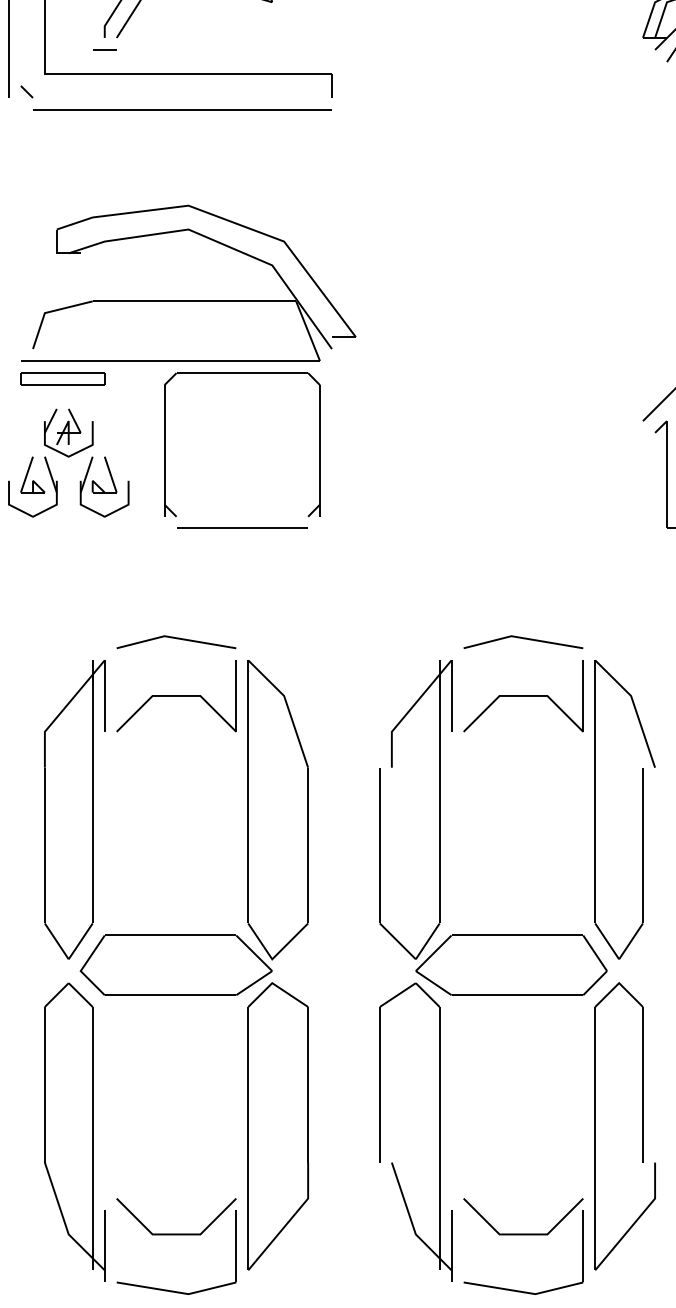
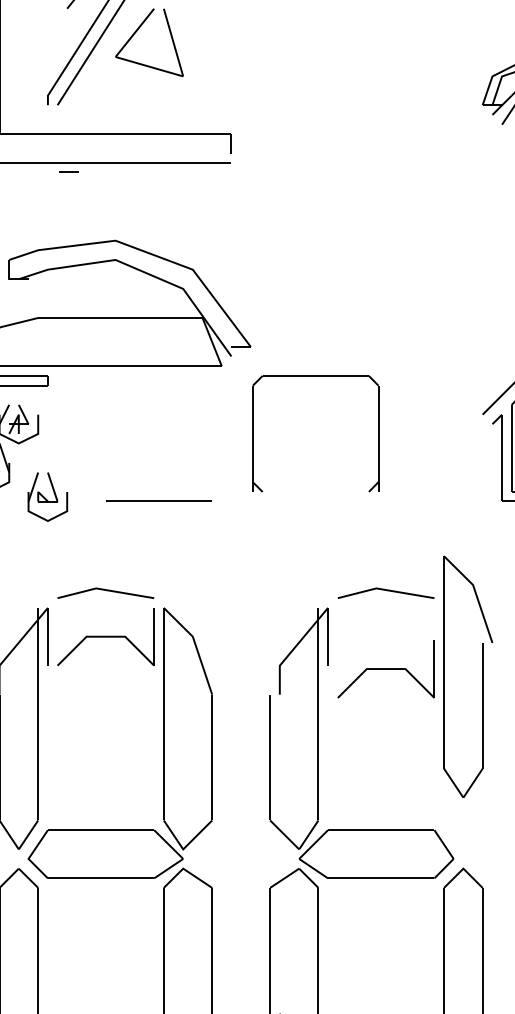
line: (104, 49) -> (68, 171), moved
part: (242, 373) -> (315, 376), moved
part: (104, 486) -> (47, 496), moved
part: (523, 696) -> (386, 669), moved
part: (642, 809) -> (482, 676), moved

